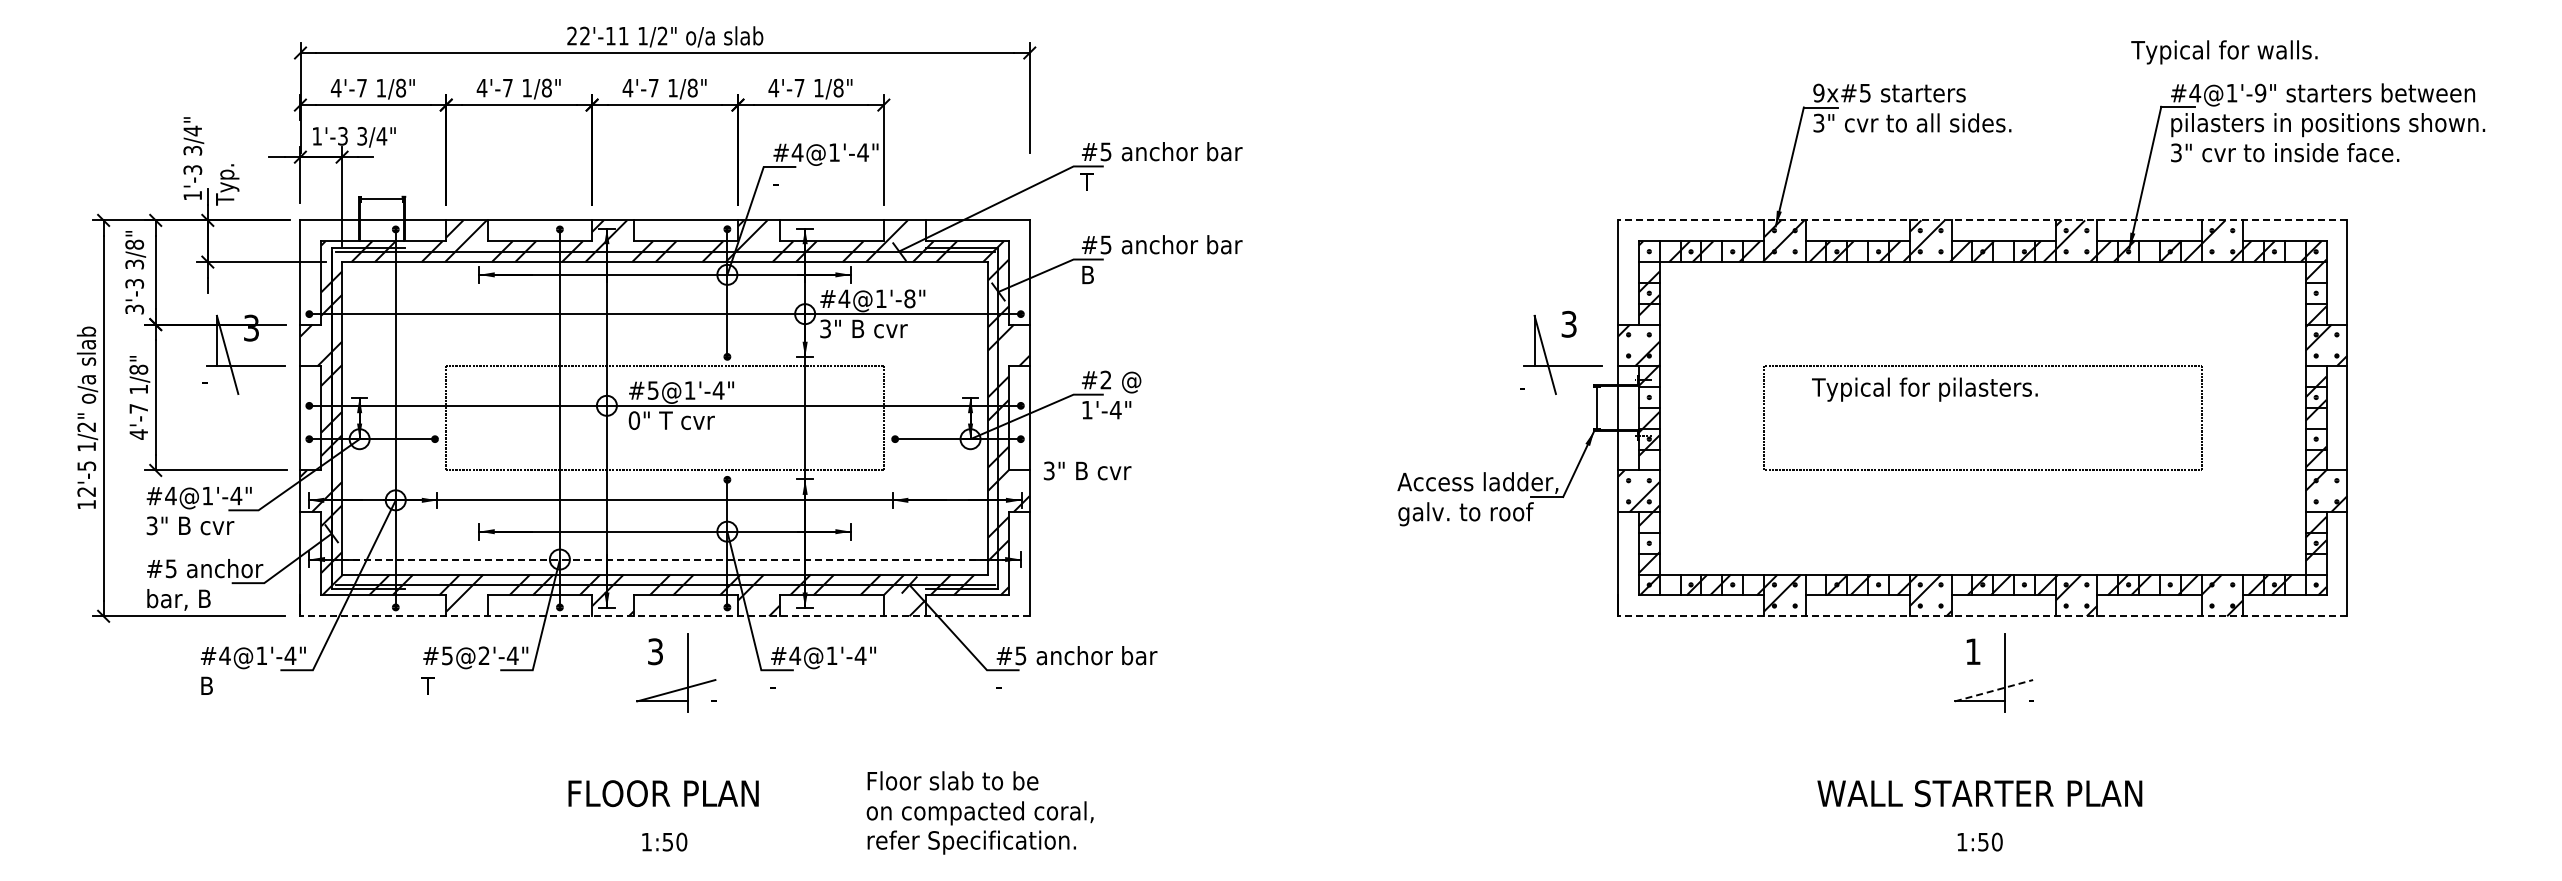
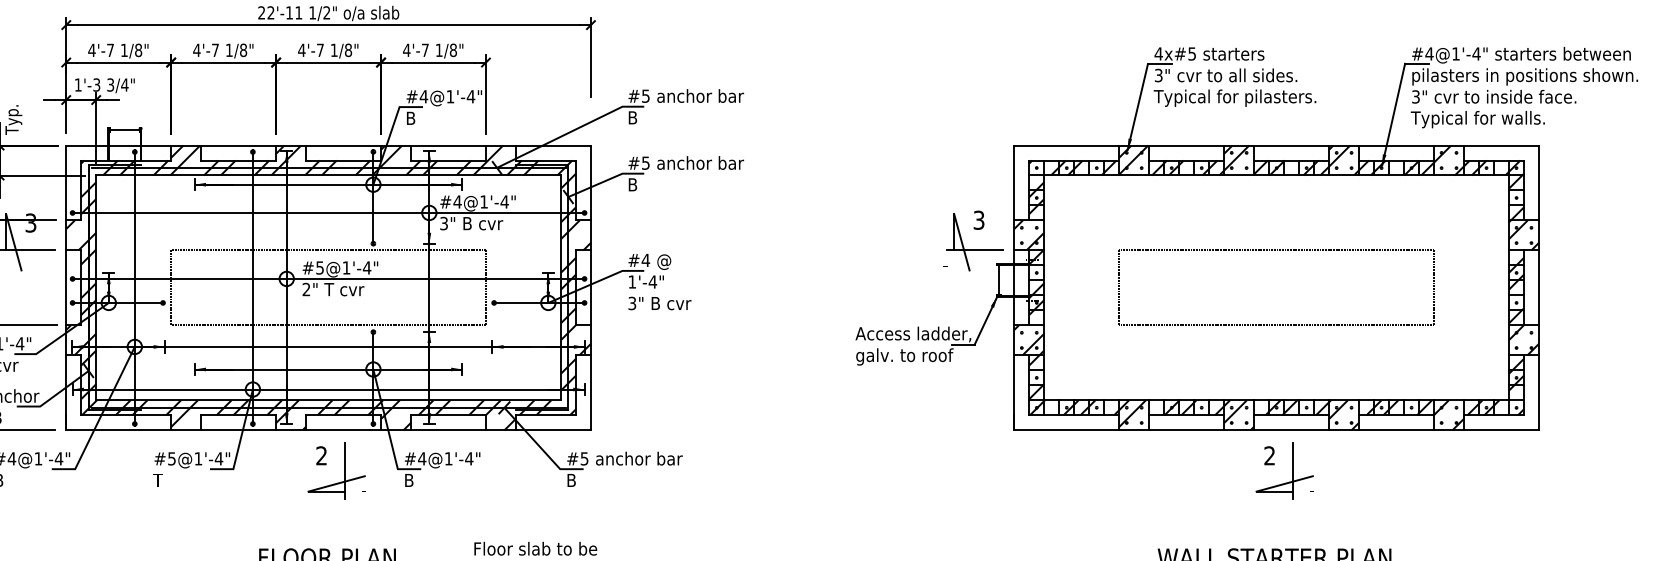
text: (2224, 52) -> (1477, 119), moved
text: (1818, 92) -> (1158, 53), 9x#5 -> 4x#5
text: (2260, 92) -> (1476, 53), #4@1'-9" -> #4@1'-4"
text: (1086, 181) -> (631, 117), T -> B
text: (779, 182) -> (410, 118), - -> B
line: (1982, 220) -> (1276, 145), dashed -> solid
text: (909, 298) -> (504, 201), #4@1'-8" -> #4@1'-4"
text: (1105, 379) -> (645, 259), #2 -> #4
text: (1924, 389) -> (1234, 98), moved
text: (634, 420) -> (306, 289), 0" -> 2"
text: (1087, 470) -> (659, 303), moved
line: (665, 559) -> (328, 389), dashed -> solid
line: (665, 616) -> (328, 430), dashed -> solid
line: (1982, 616) -> (1276, 430), dashed -> solid
text: (655, 651) -> (321, 455), 3 -> 2
text: (1972, 651) -> (1269, 455), 1 -> 2
text: (483, 655) -> (197, 458), #5@2'-4" -> #5@1'-4"
text: (776, 685) -> (408, 480), - -> B
text: (1002, 685) -> (571, 480), - -> B
line: (1994, 690) -> (1285, 483), dashed -> solid

